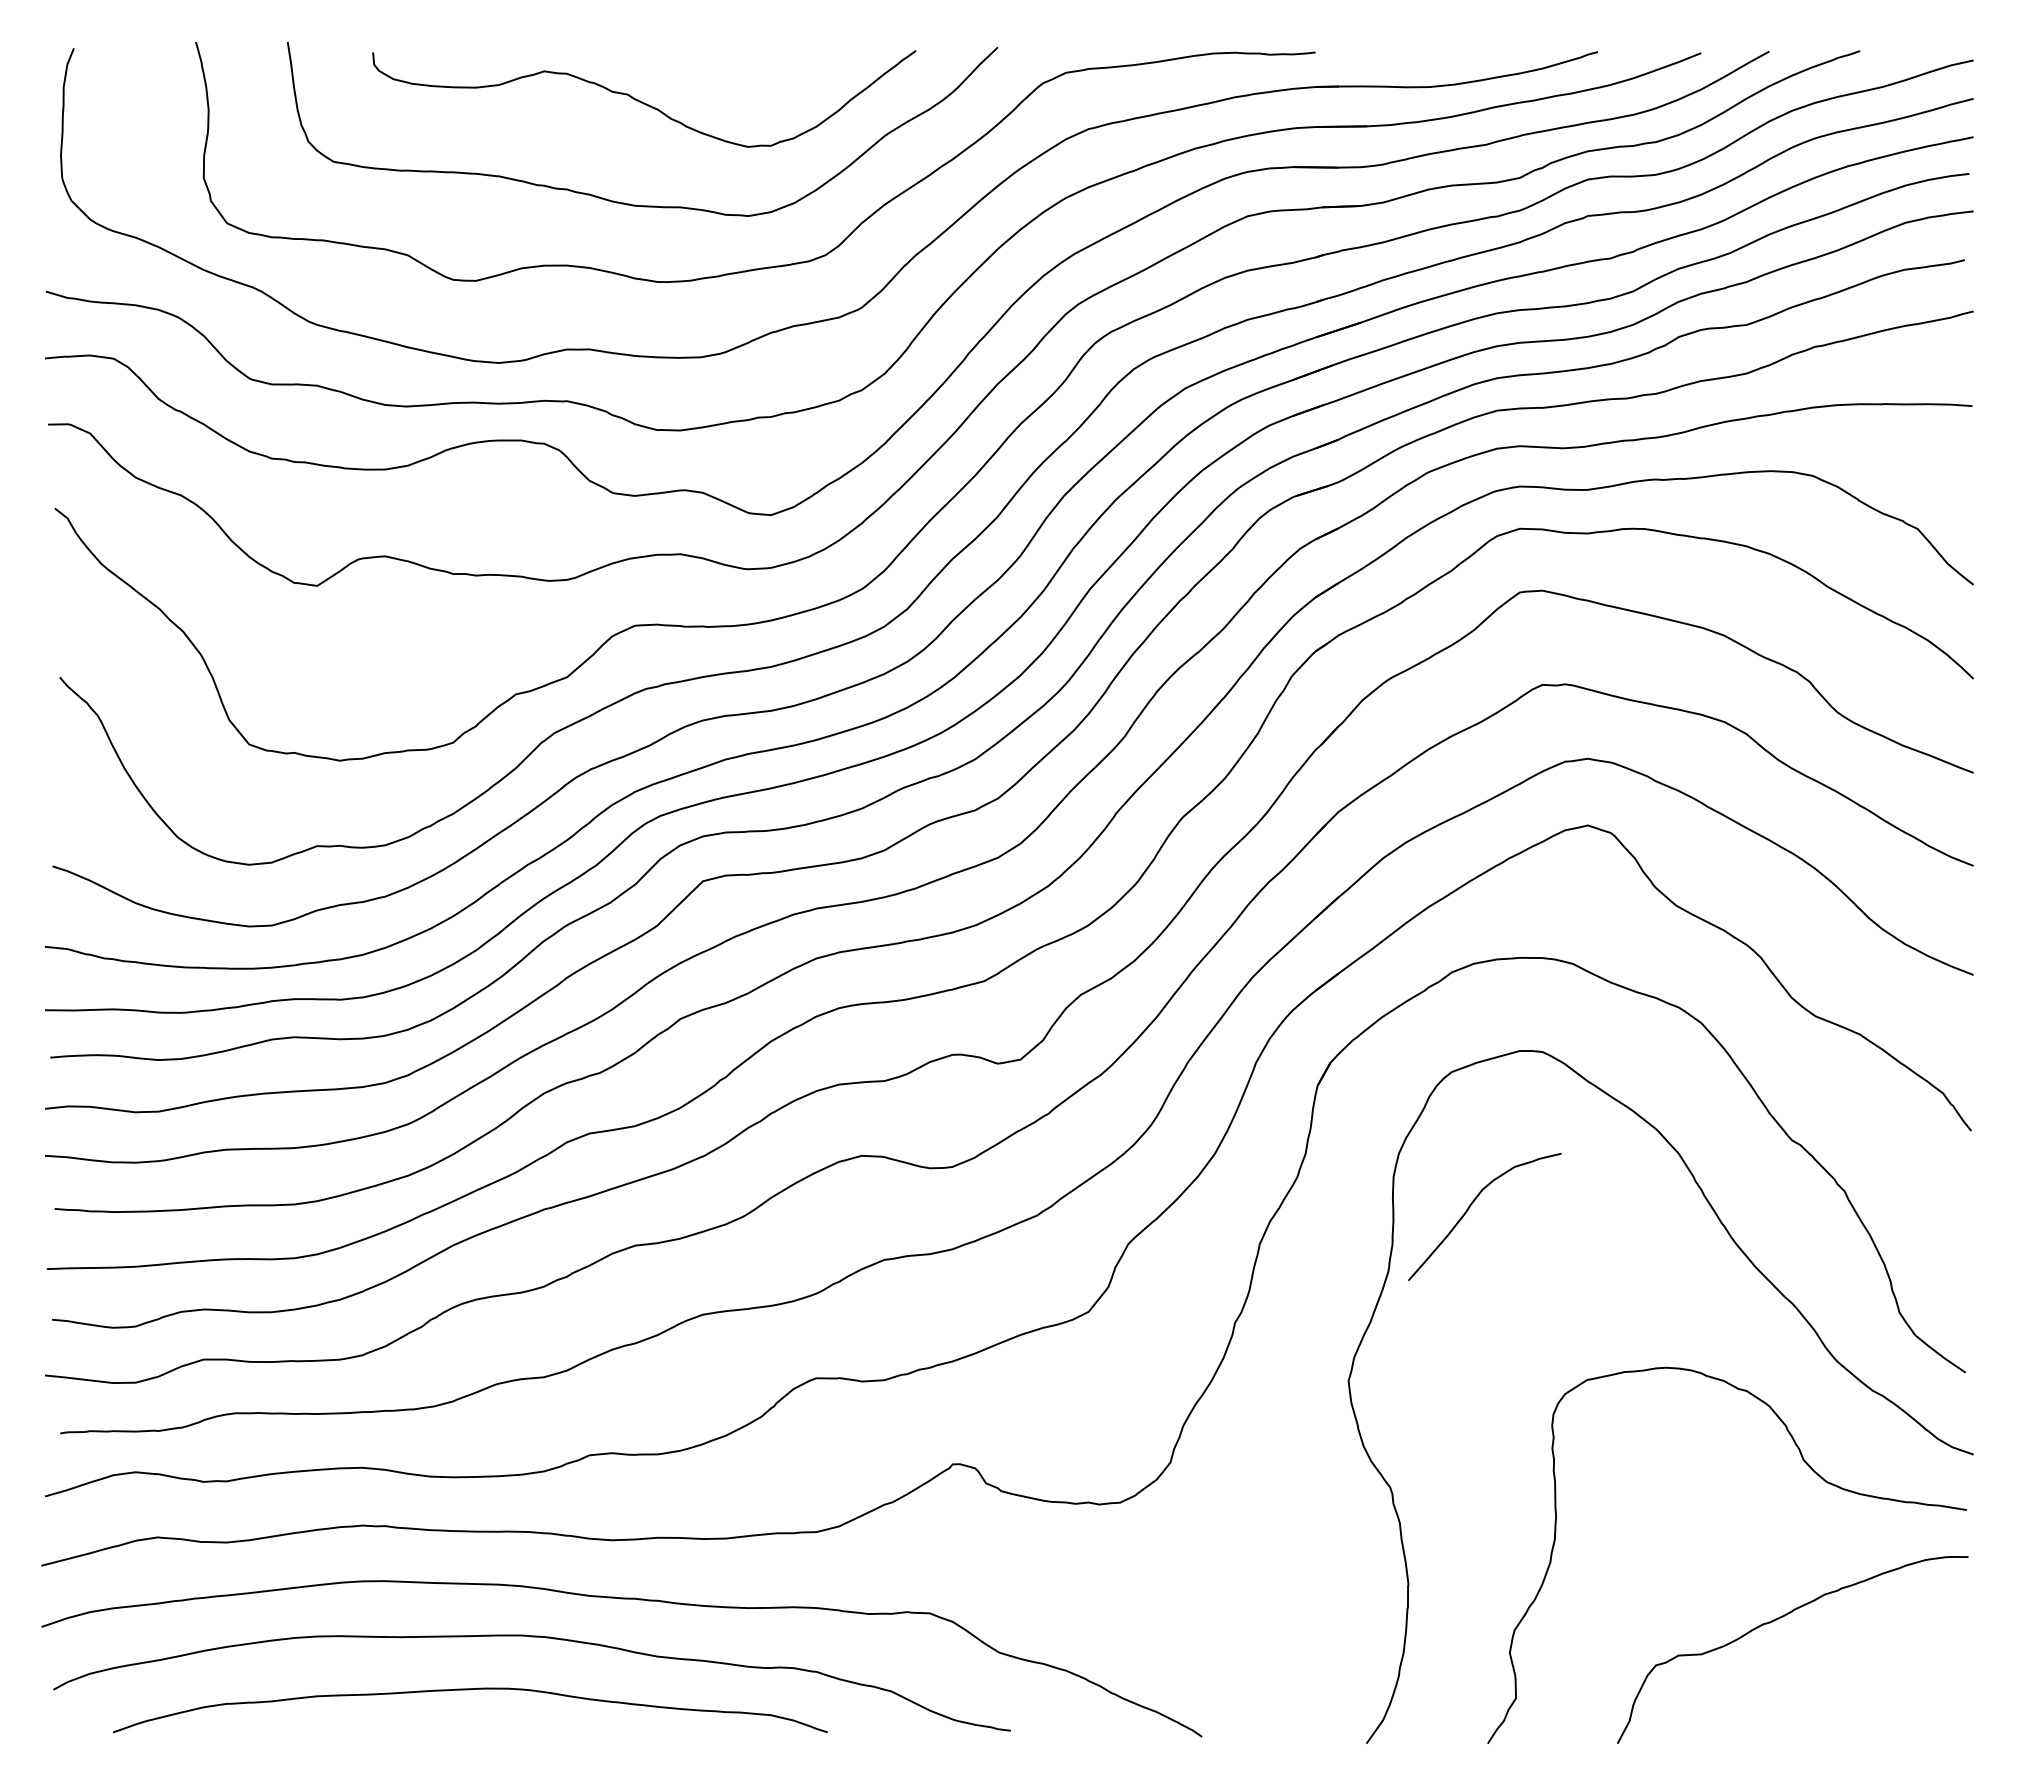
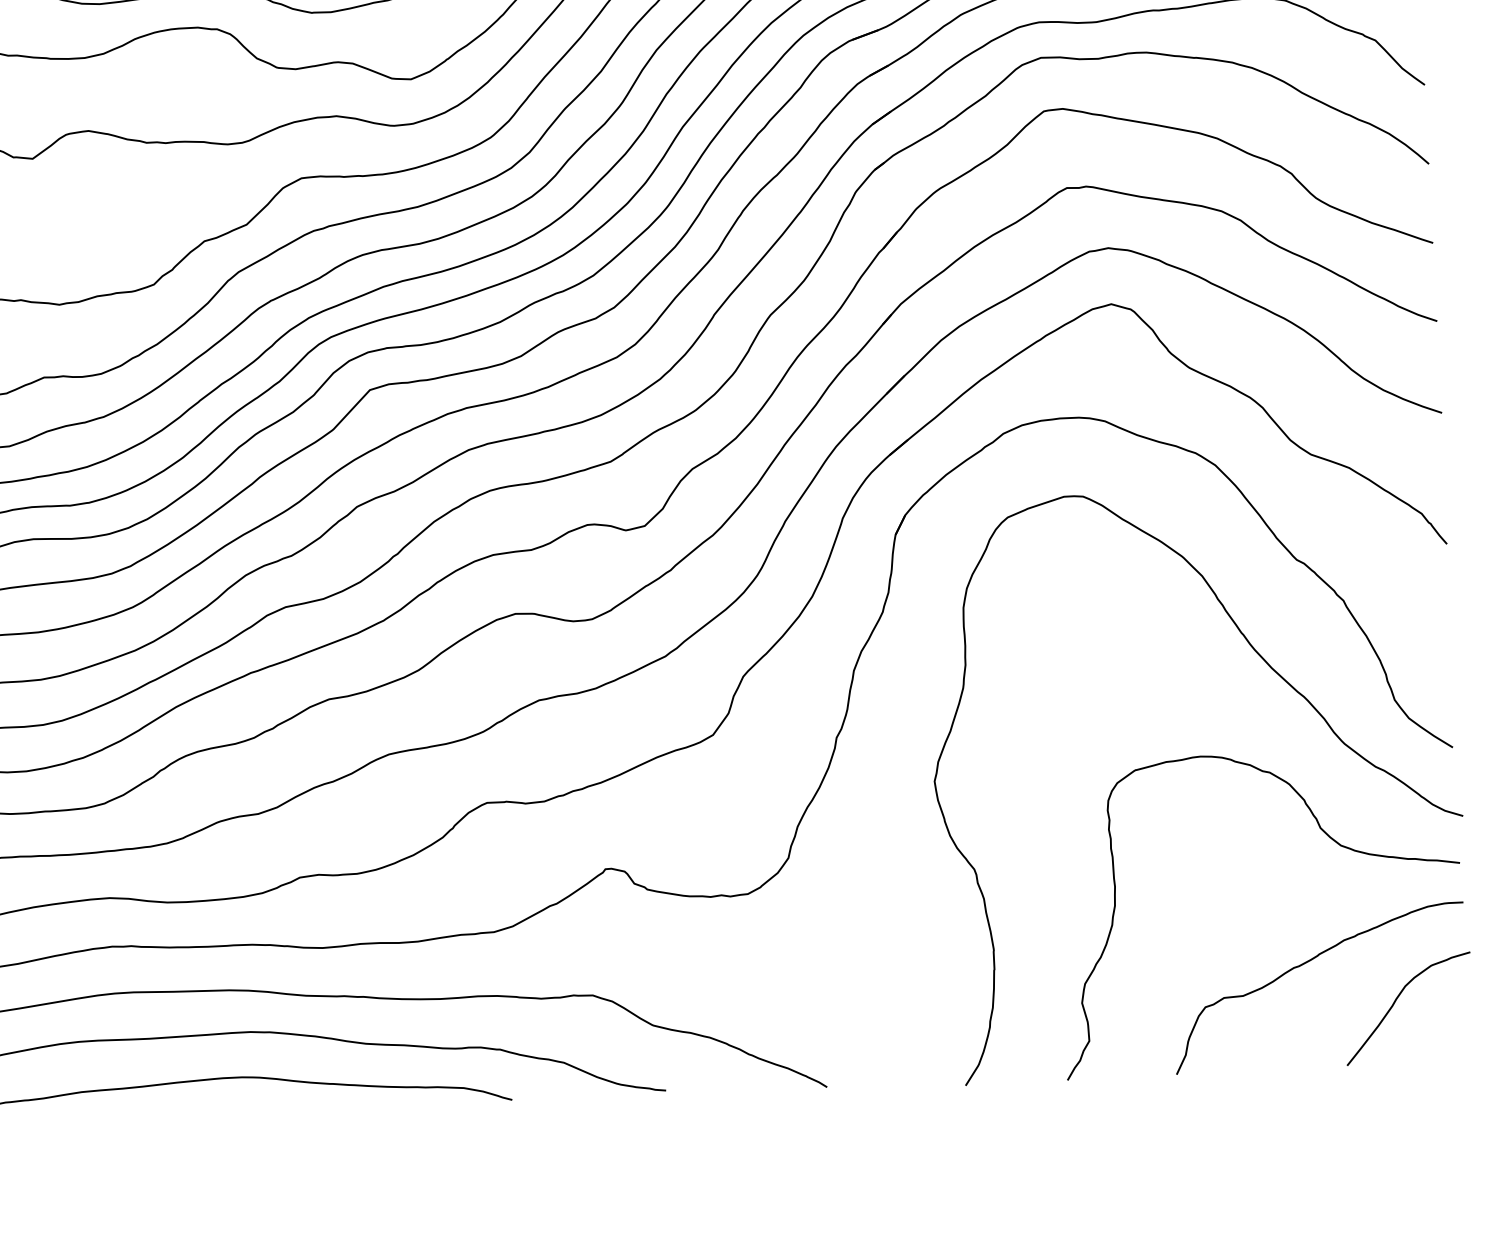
curve: (1470, 1207) -> (1396, 1001), moved

